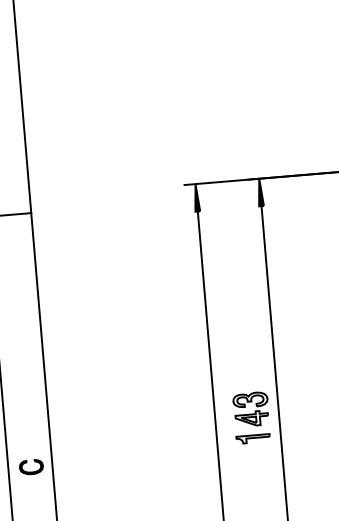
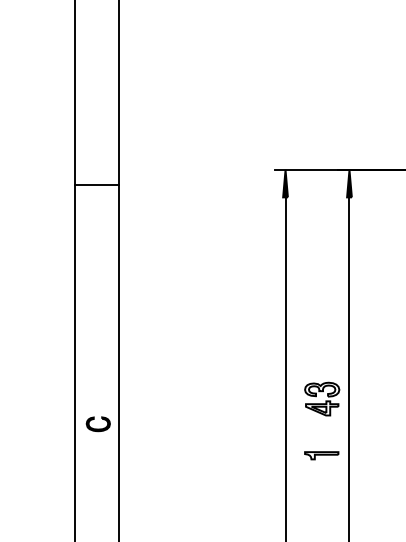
part: (253, 438) -> (321, 455), moved
part: (30, 467) -> (97, 424), moved

